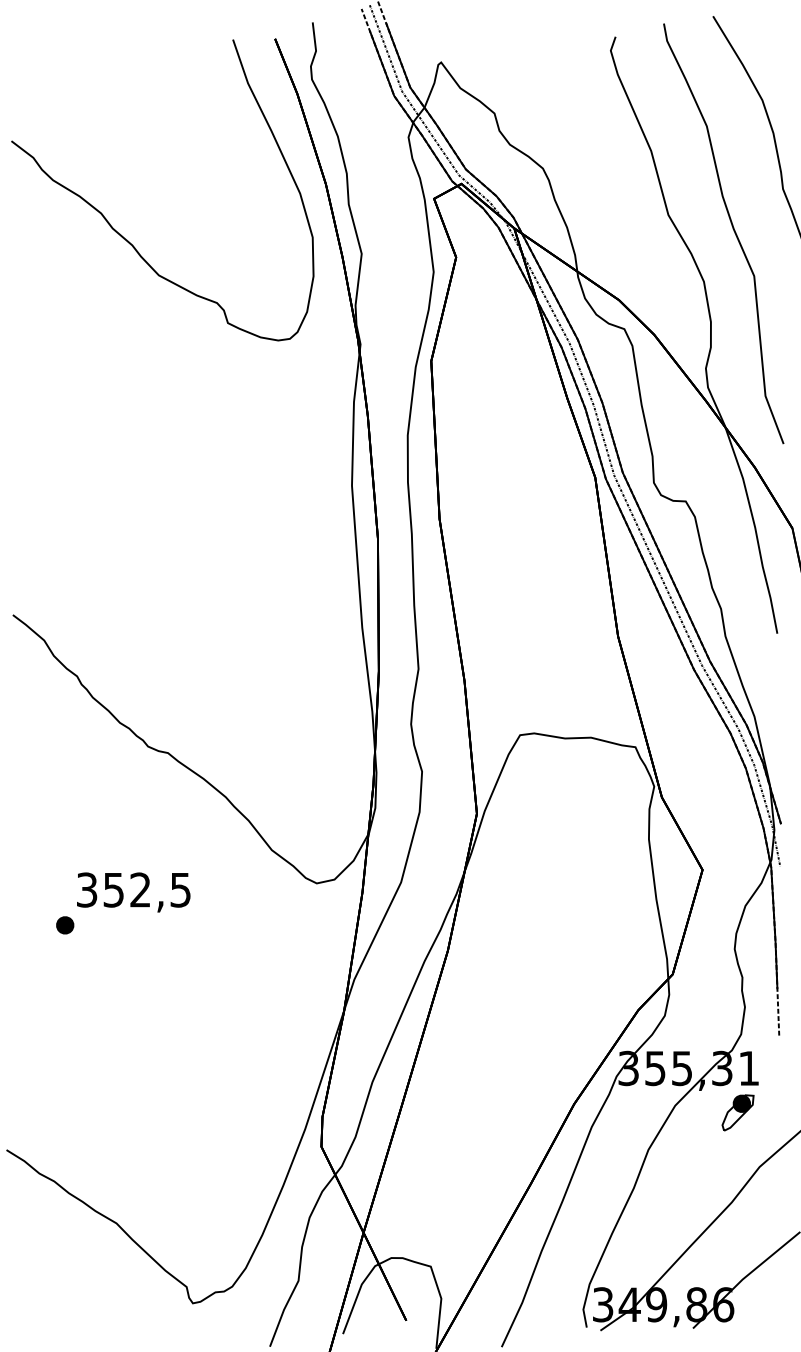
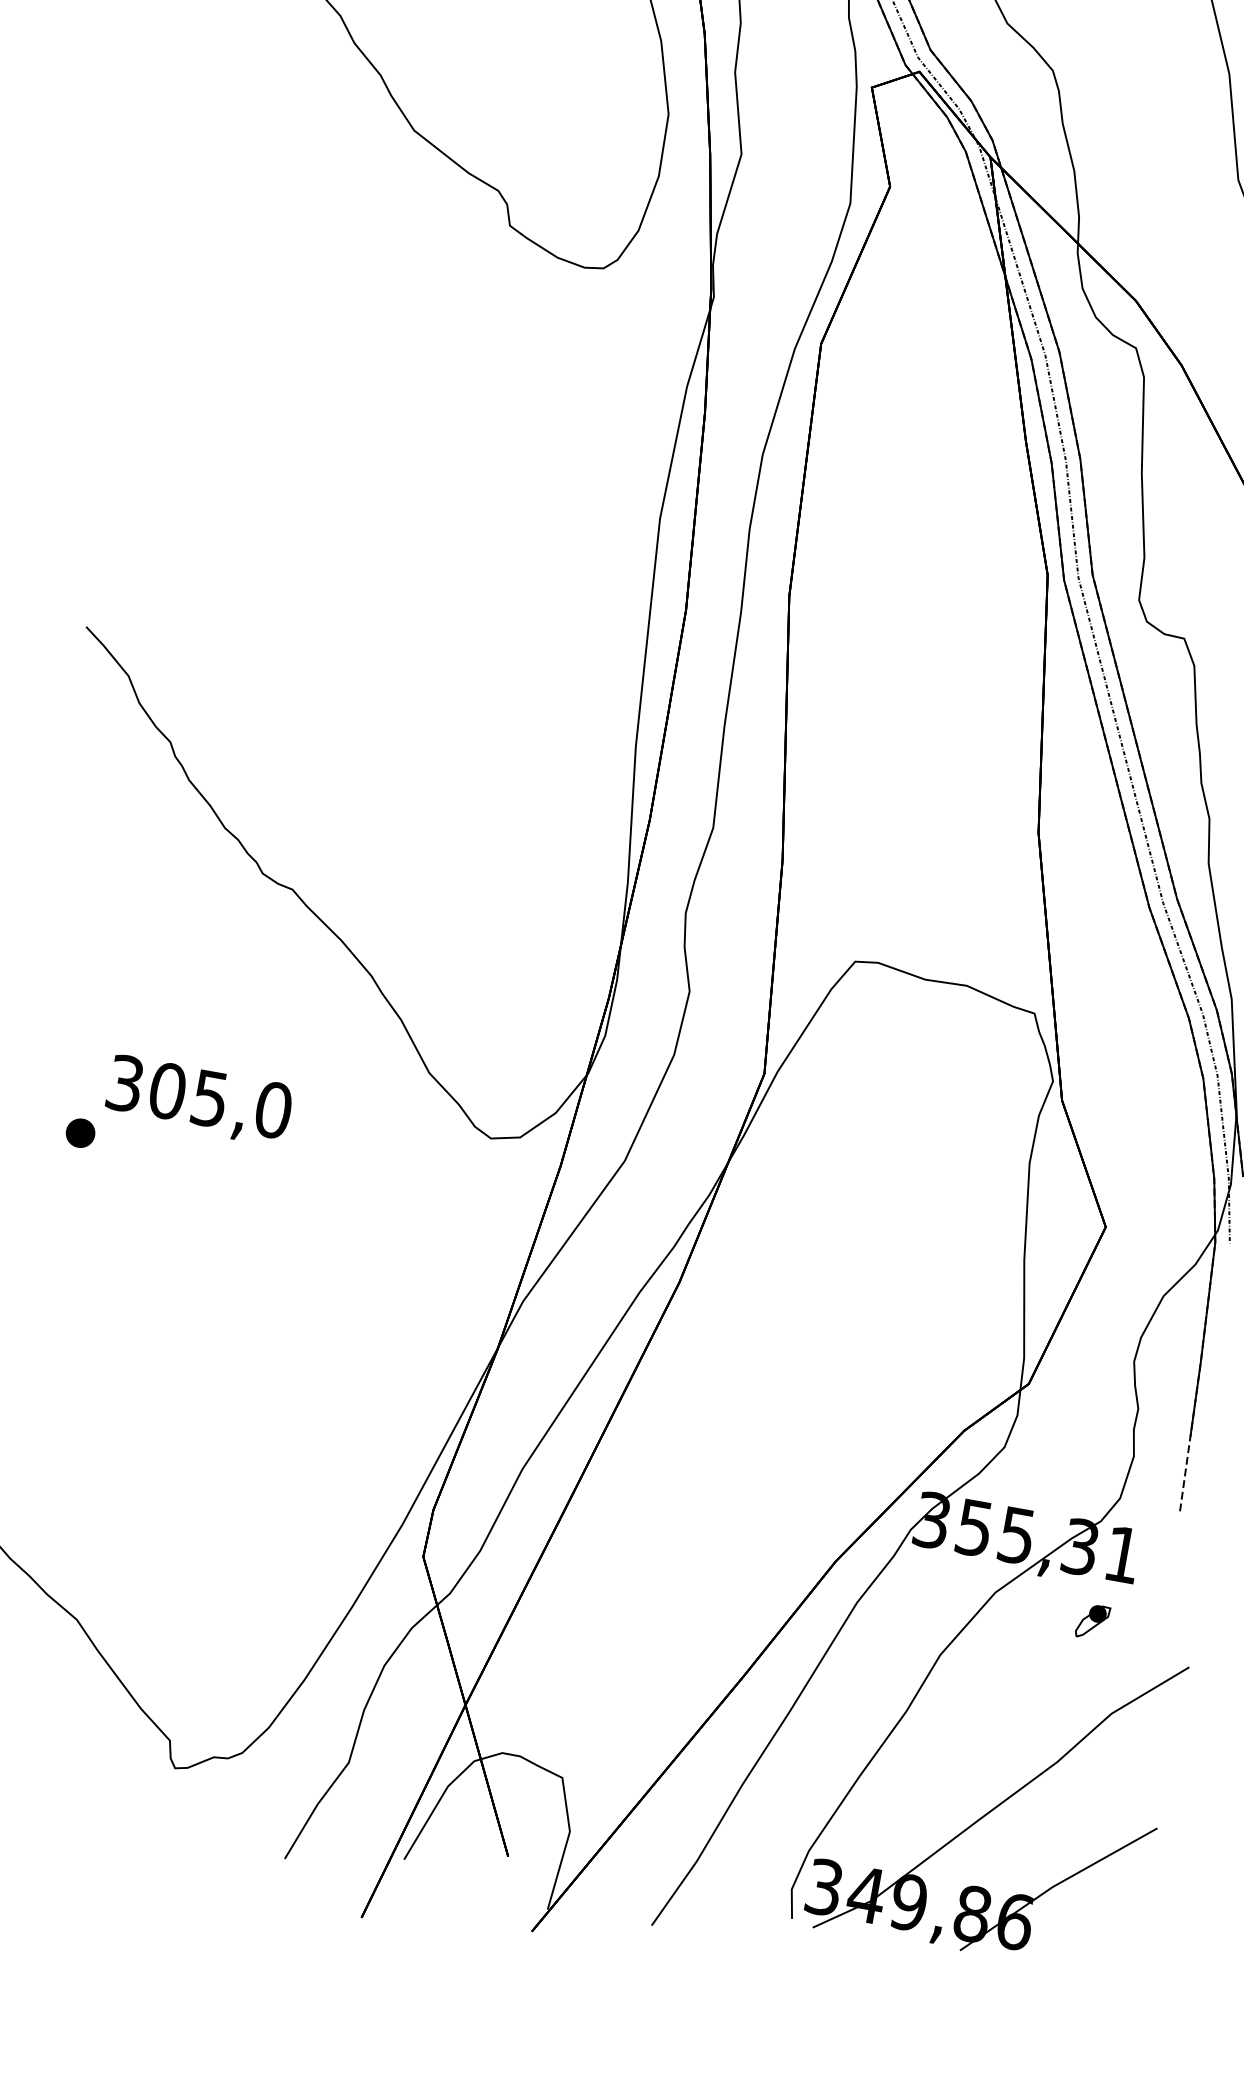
text: (147, 889) -> (221, 1099), 352,5 -> 305,0
part: (737, 1112) -> (1092, 1621), size x0.6

